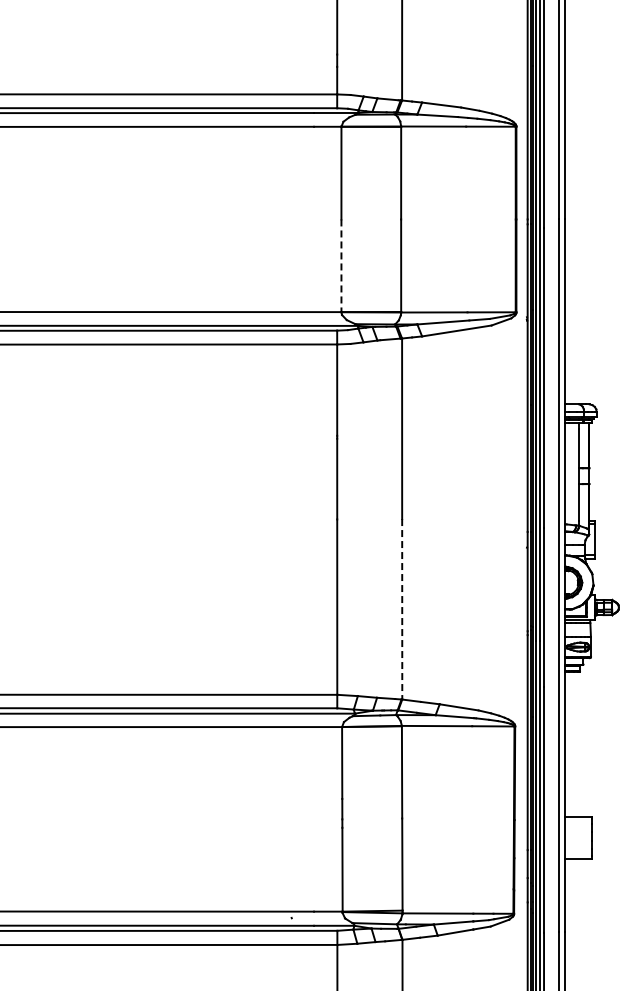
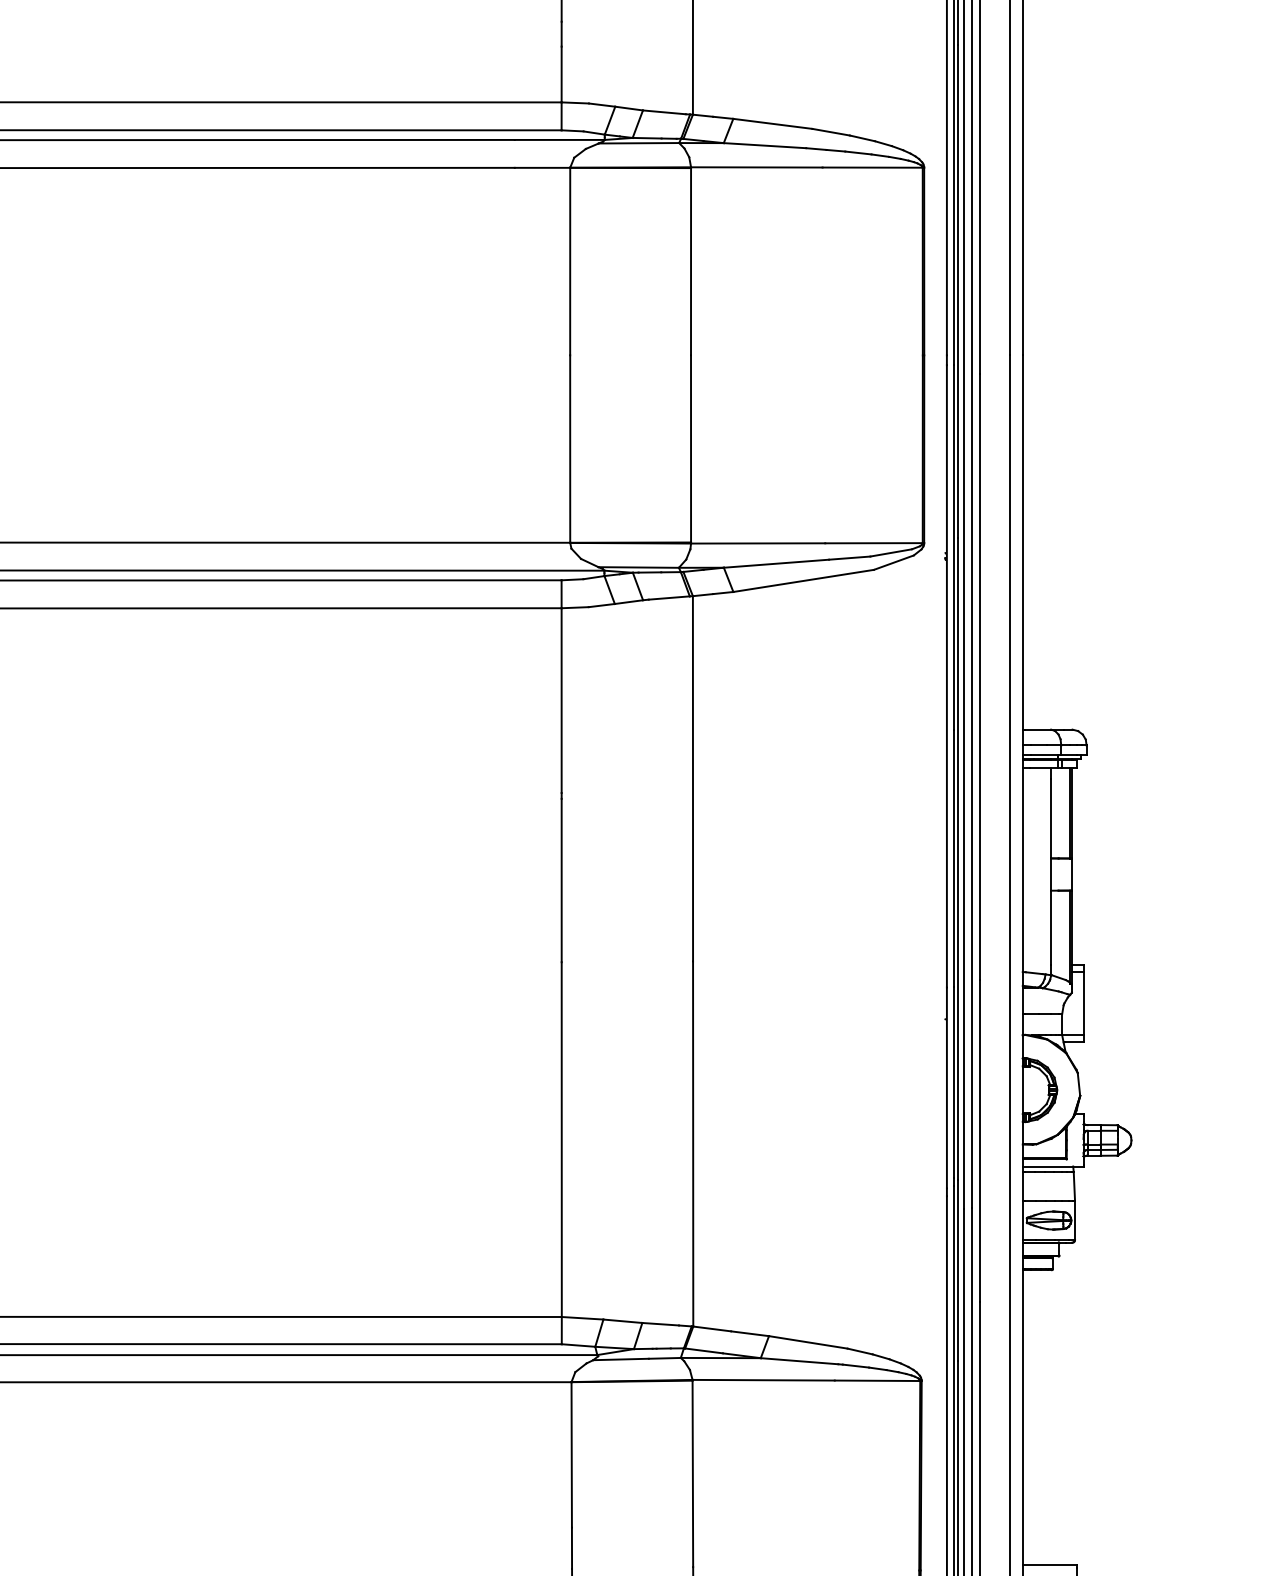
line: (341, 266) -> (570, 450), dashed -> solid
line: (402, 609) -> (693, 1144), dashed -> solid

